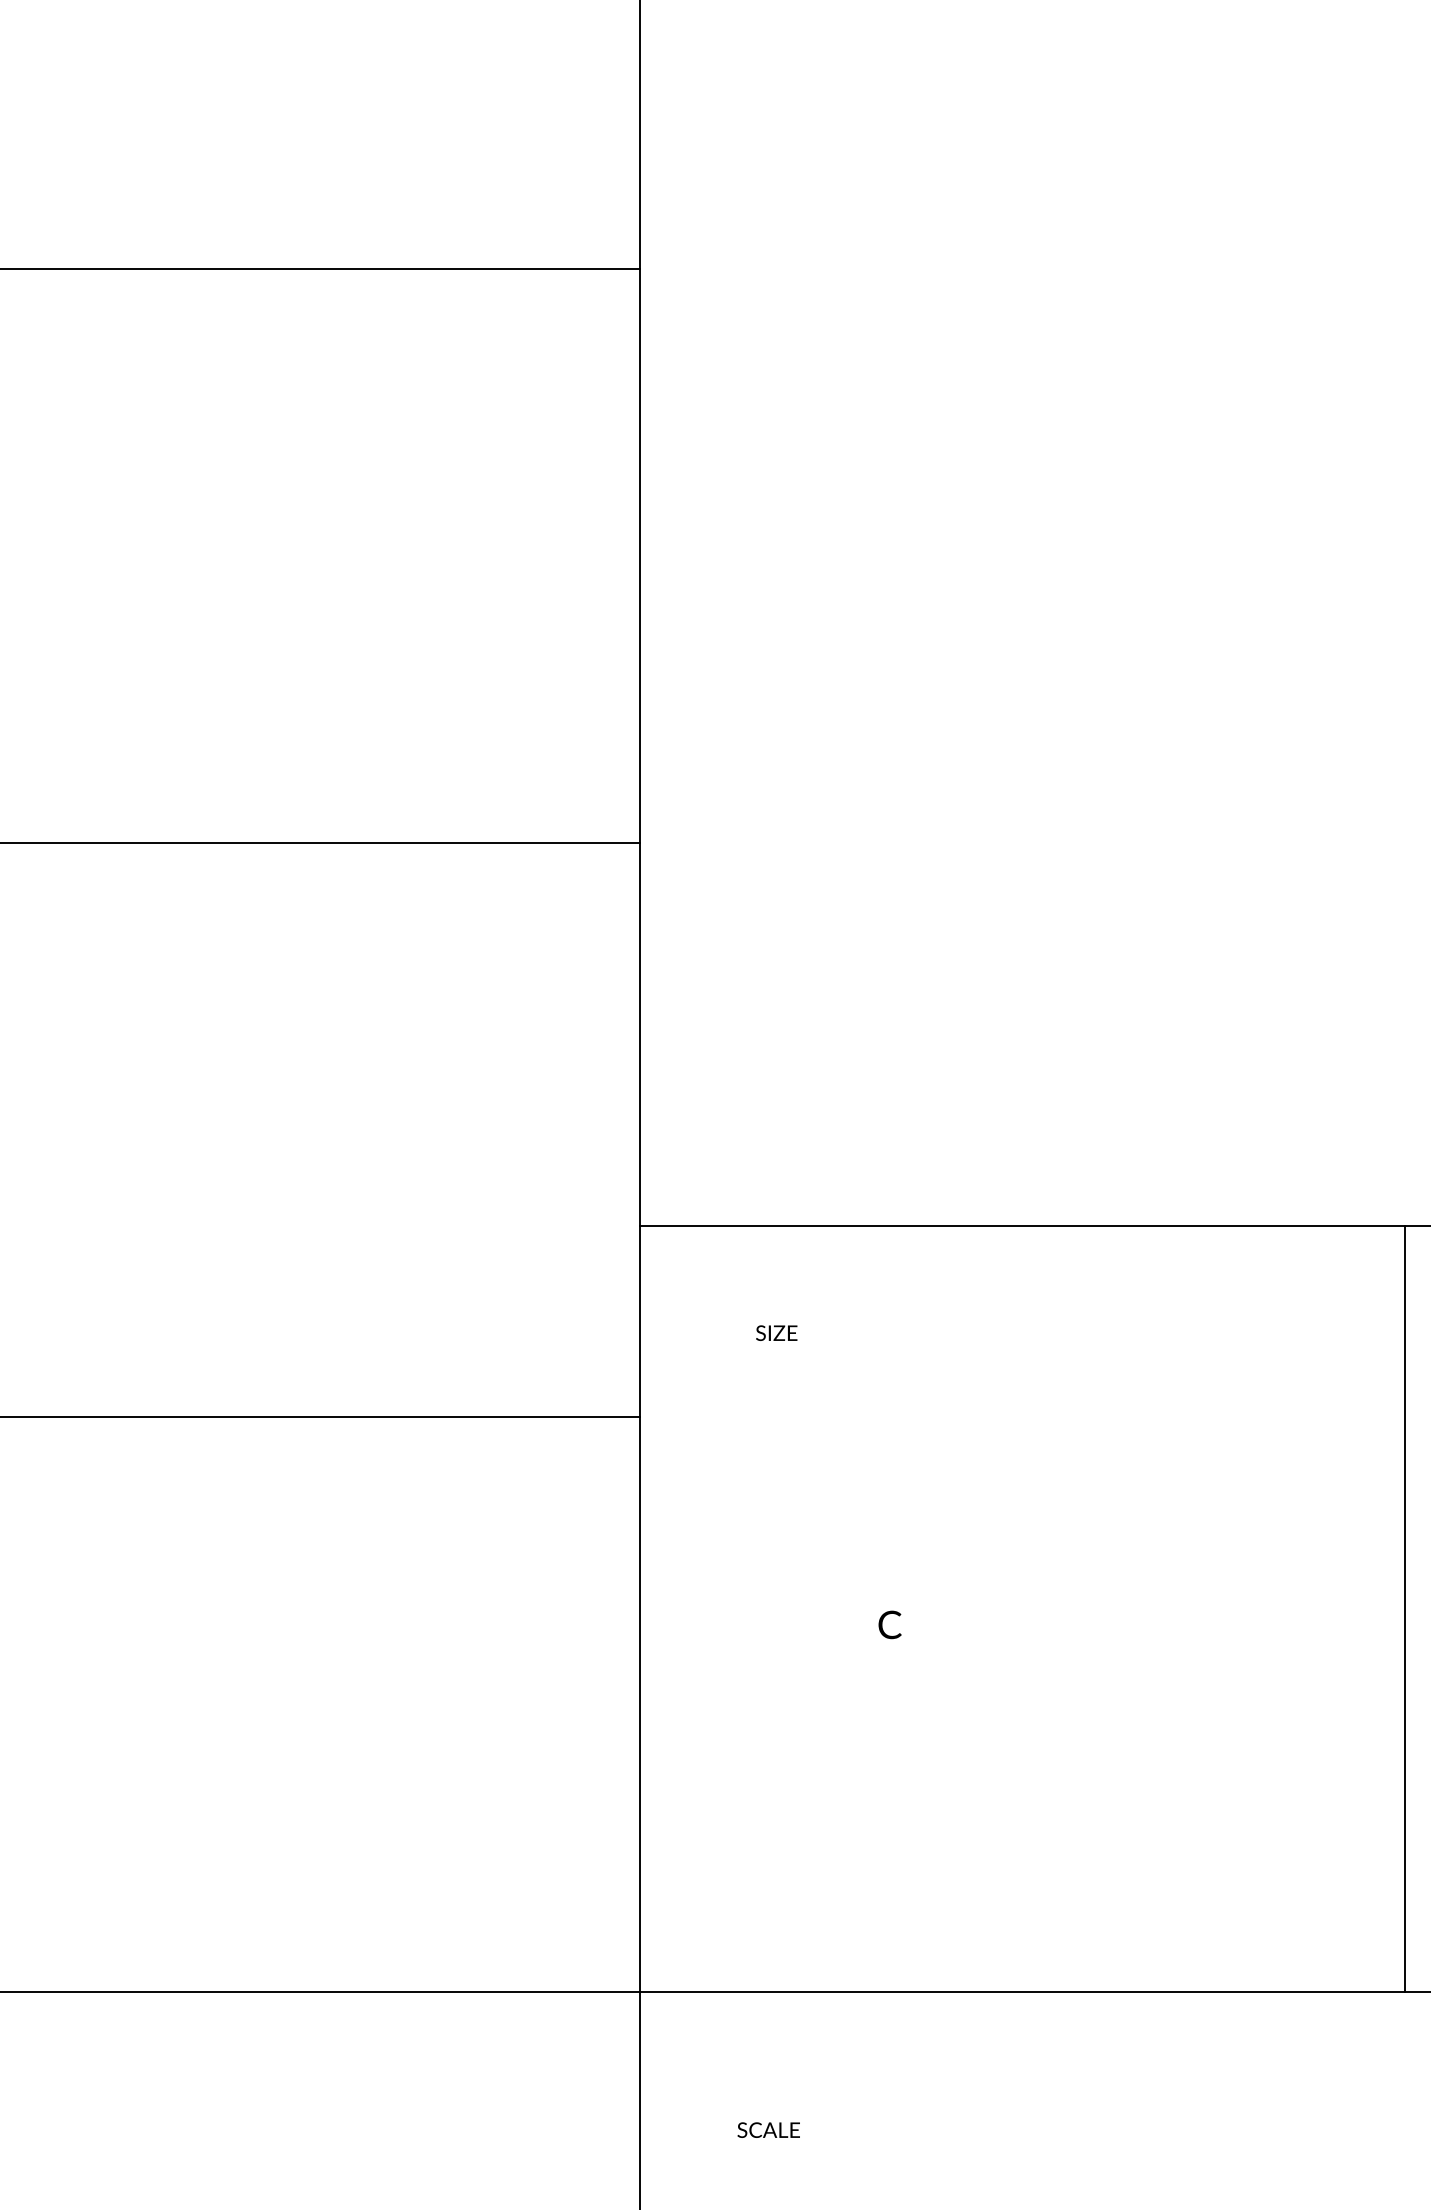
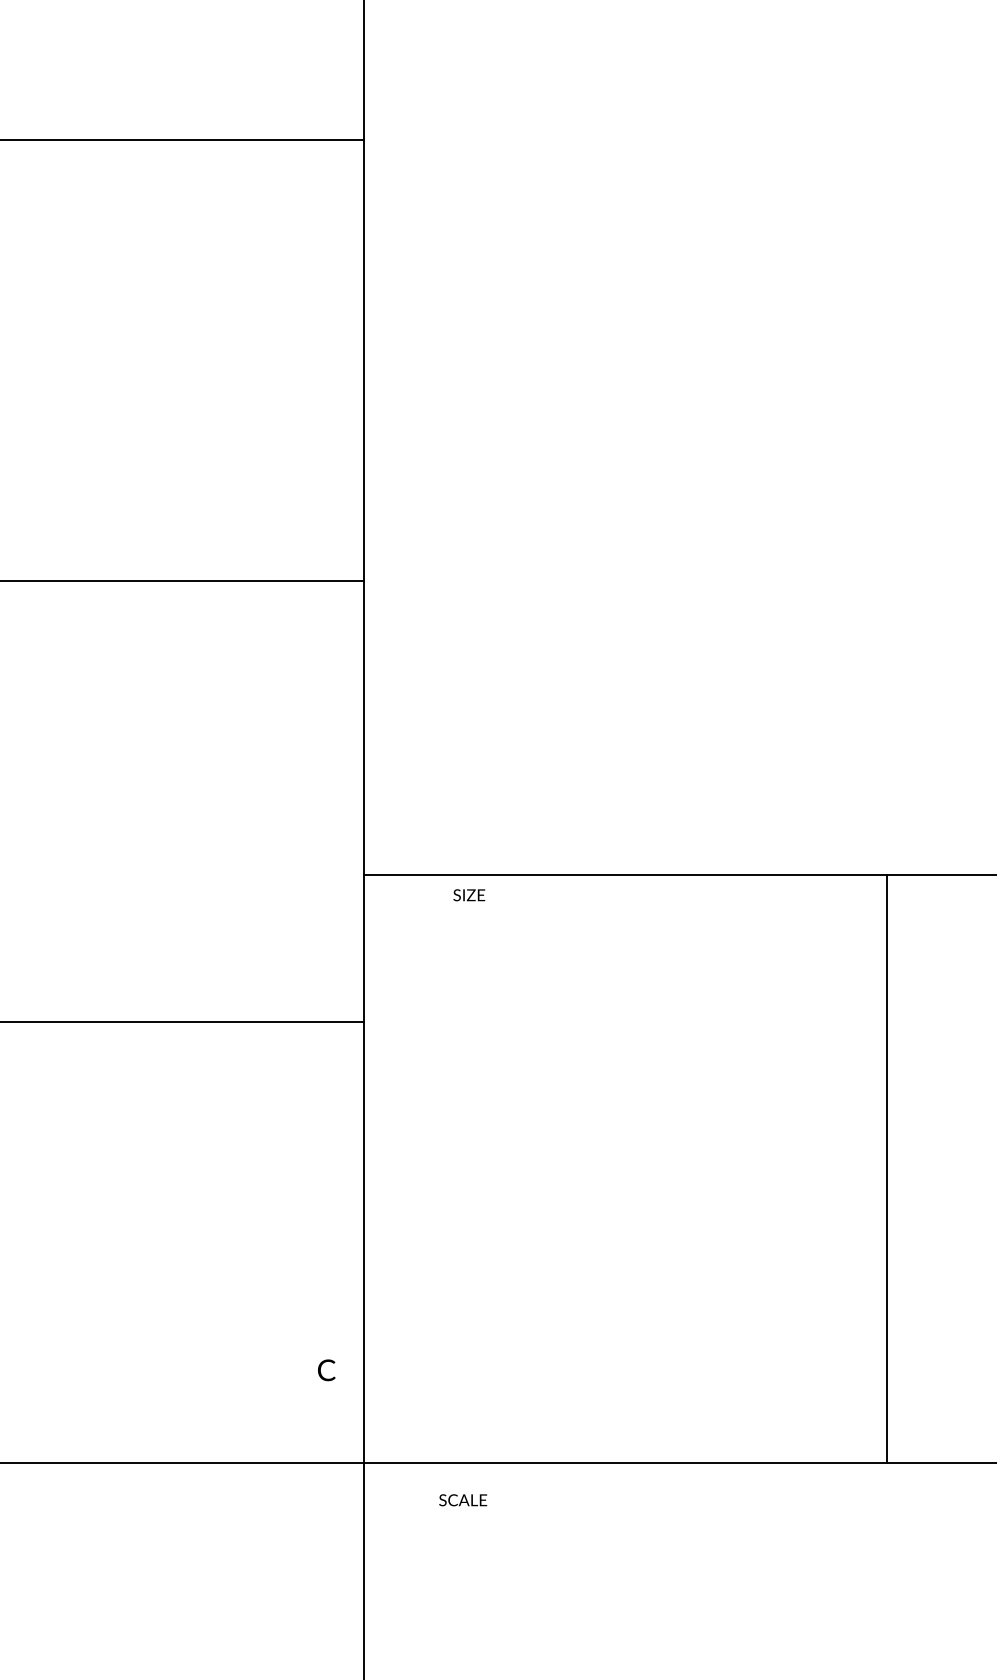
text: (776, 1332) -> (469, 894), moved
line: (1405, 1608) -> (886, 1168), moved
text: (889, 1624) -> (326, 1370), moved
text: (768, 2129) -> (462, 1499), moved

